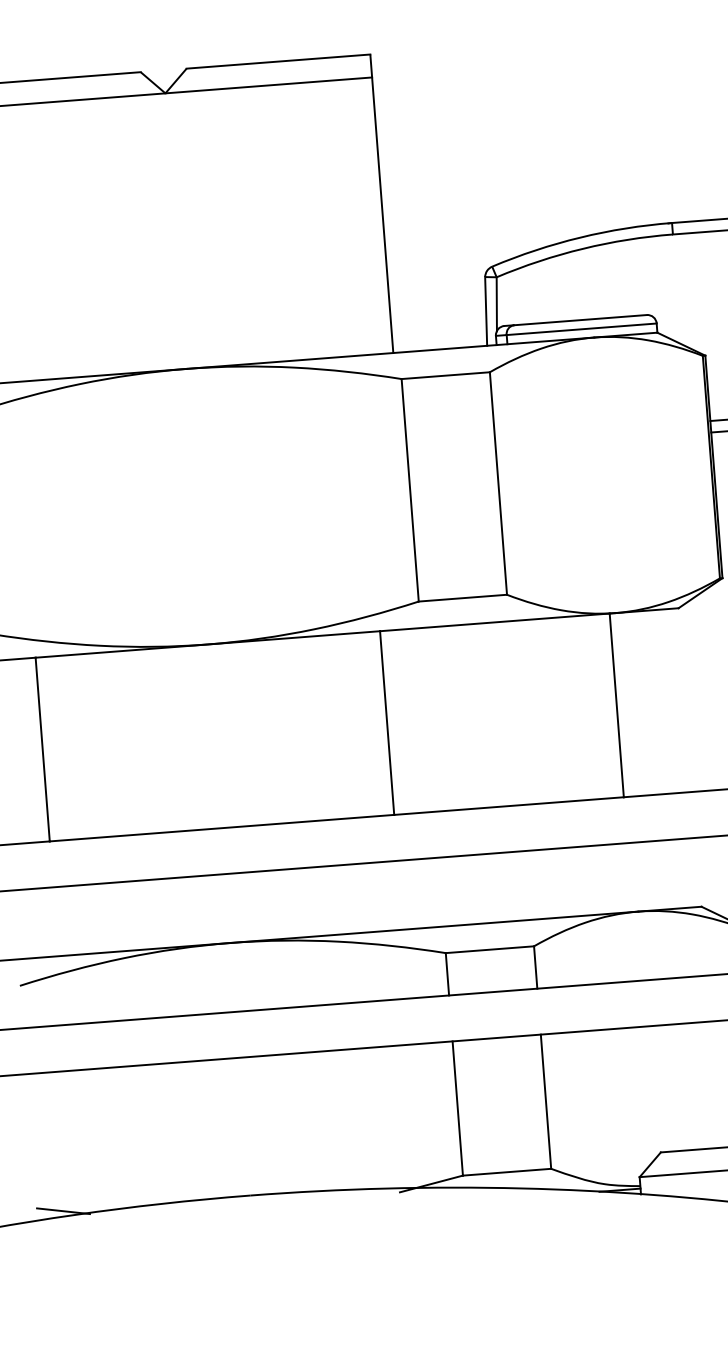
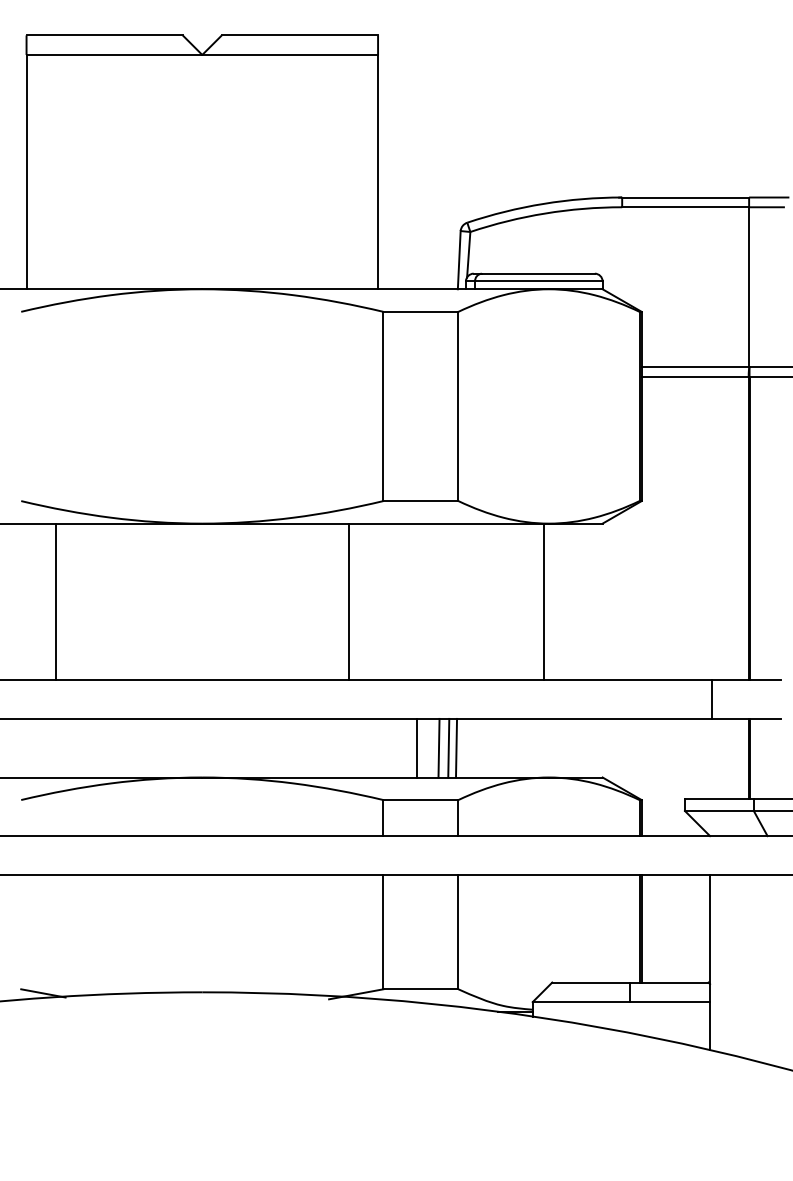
line: (526, 884) -> (456, 747), added
line: (517, 885) -> (448, 747), added
line: (505, 886) -> (438, 747), added
line: (481, 888) -> (417, 747), added

